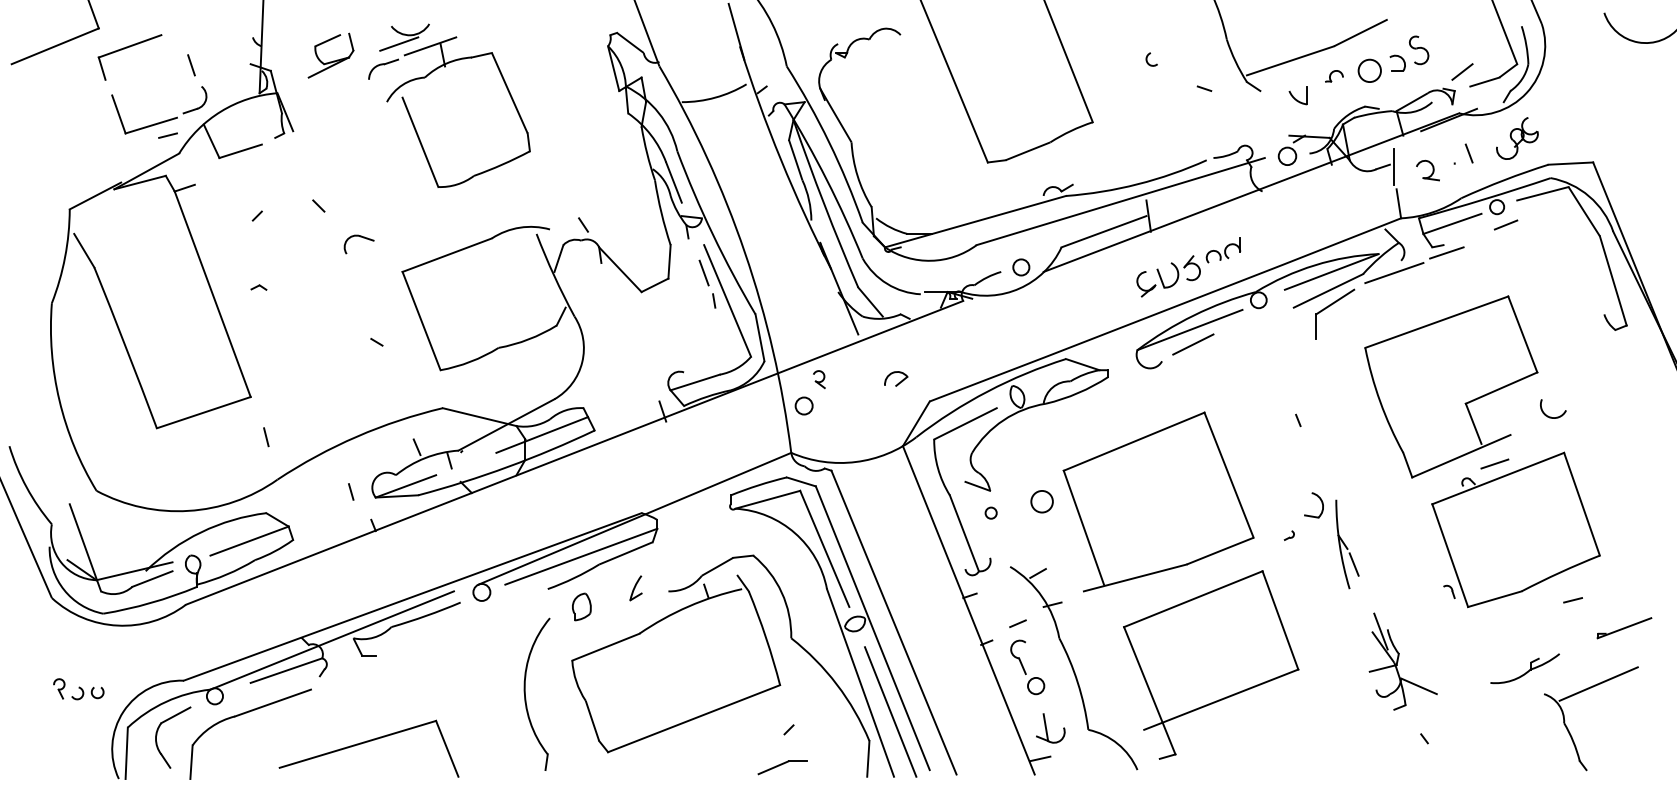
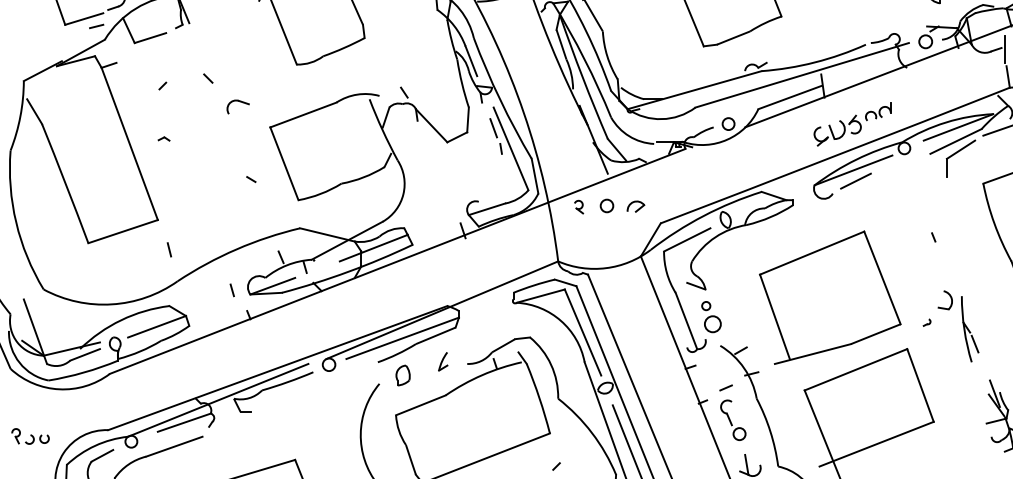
circle: (803, 405) -> (606, 205), moved
circle: (1041, 501) -> (712, 324), moved

